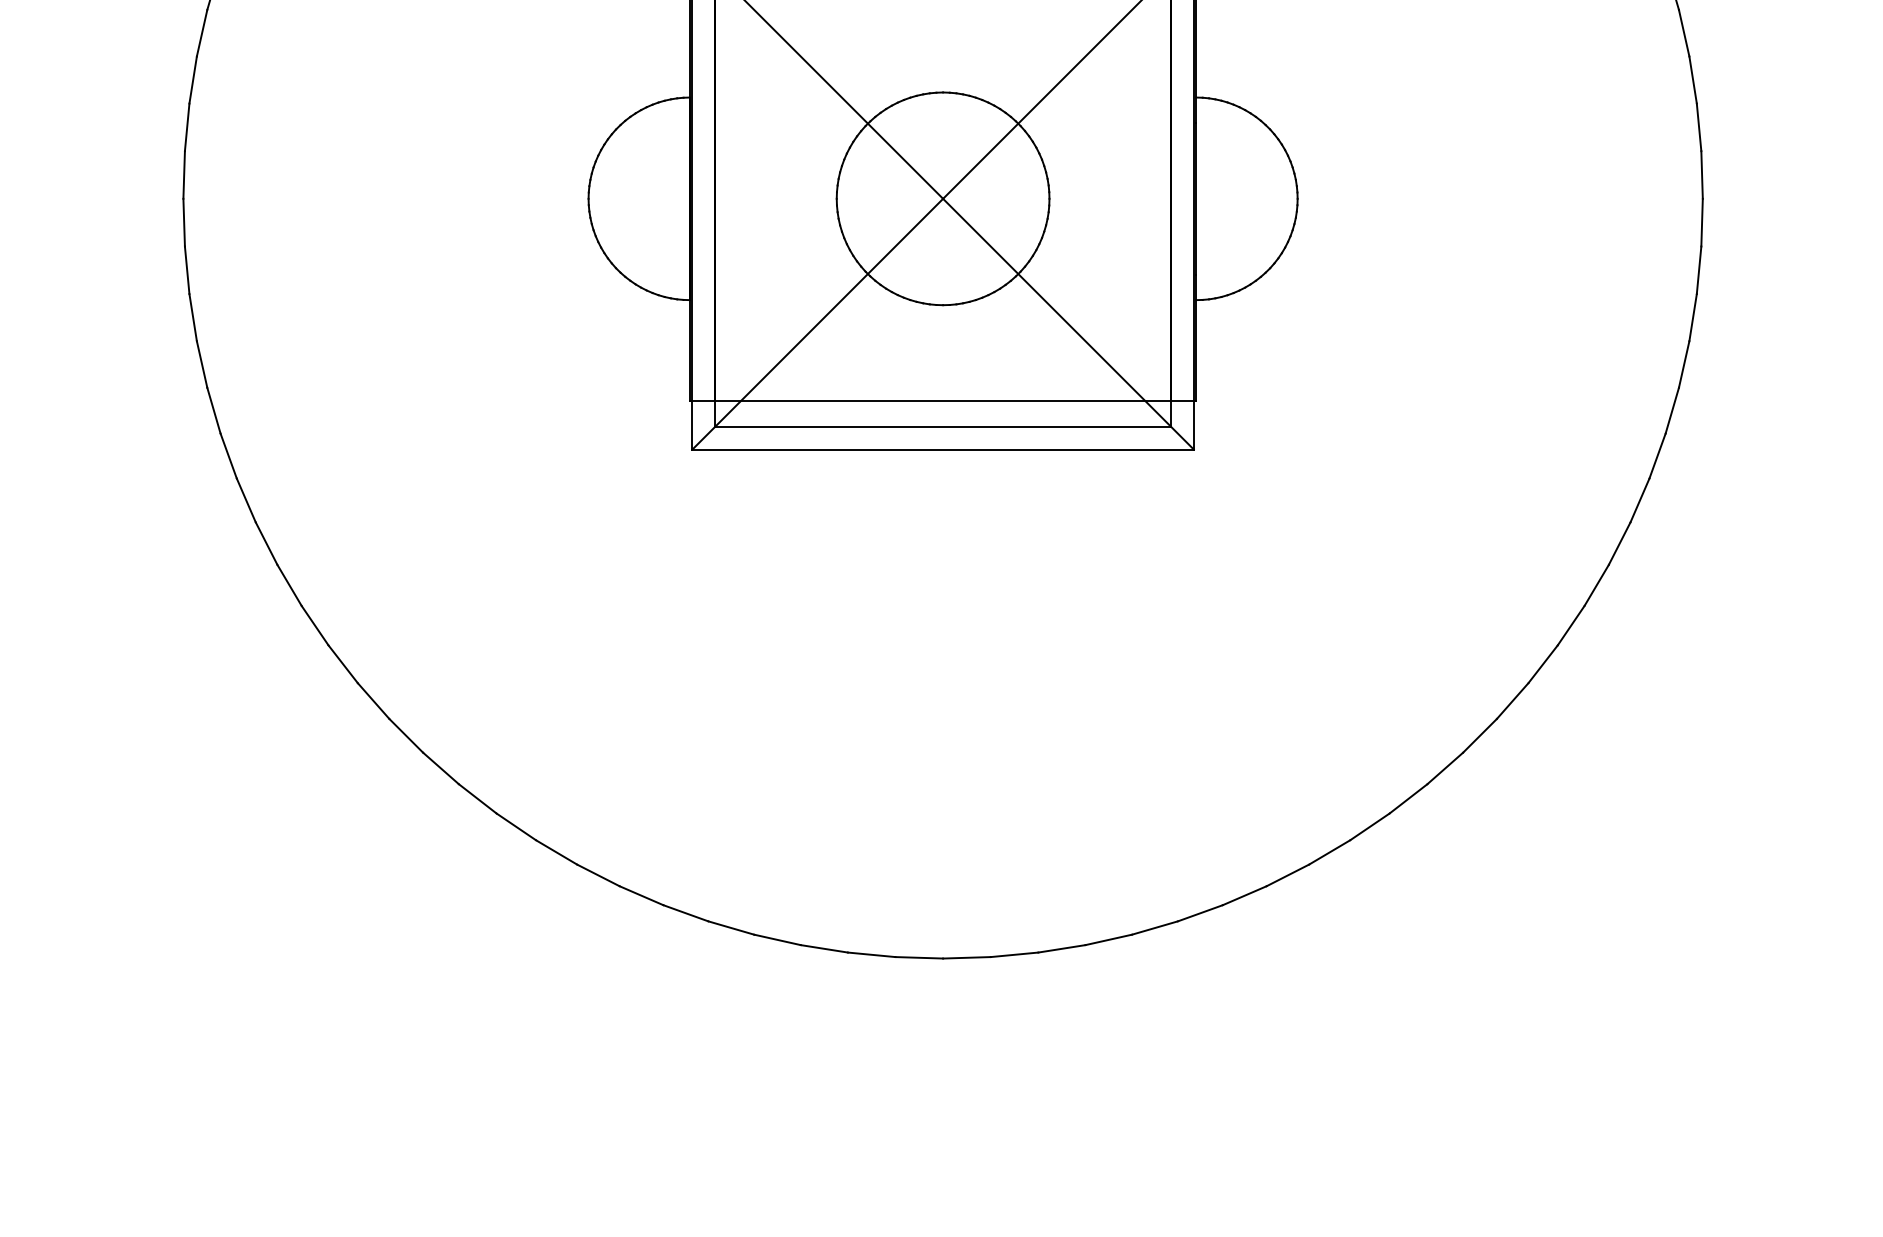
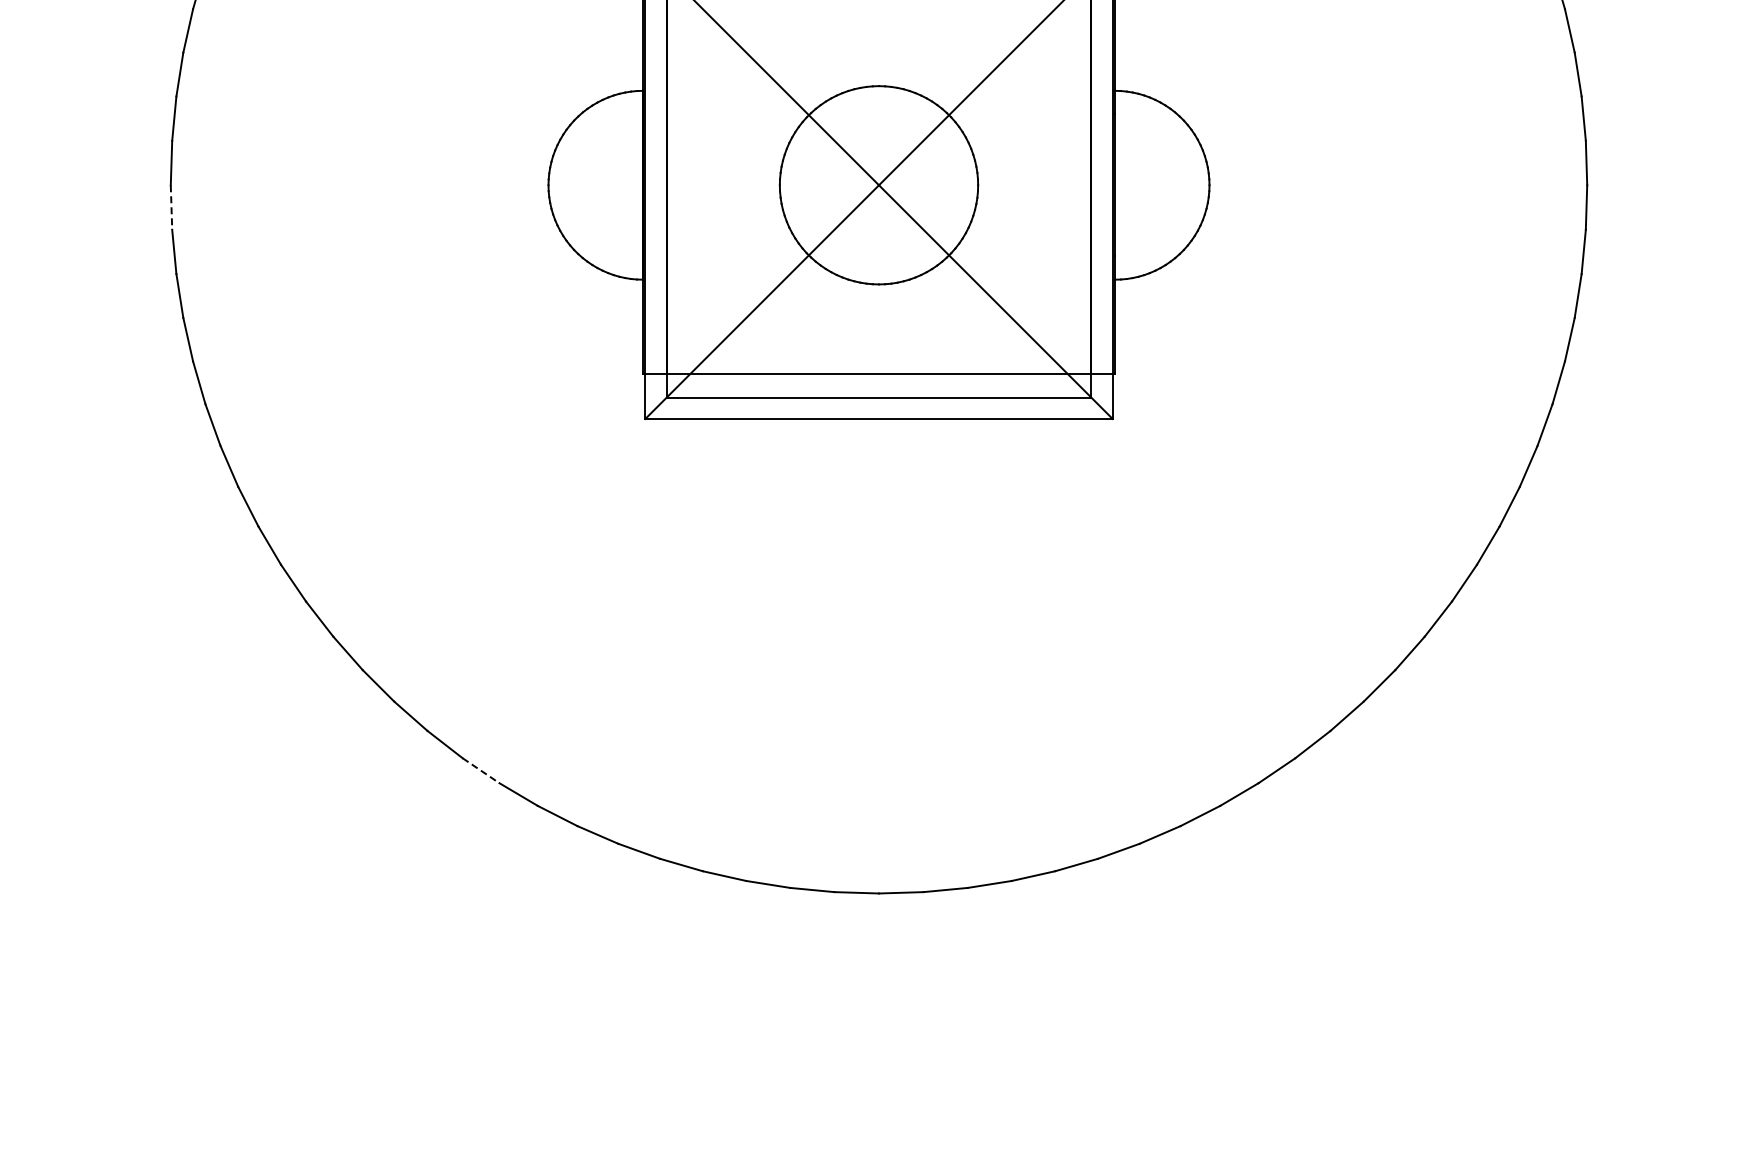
line: (184, 223) -> (171, 208), solid -> dashed
line: (516, 827) -> (481, 771), solid -> dashed

